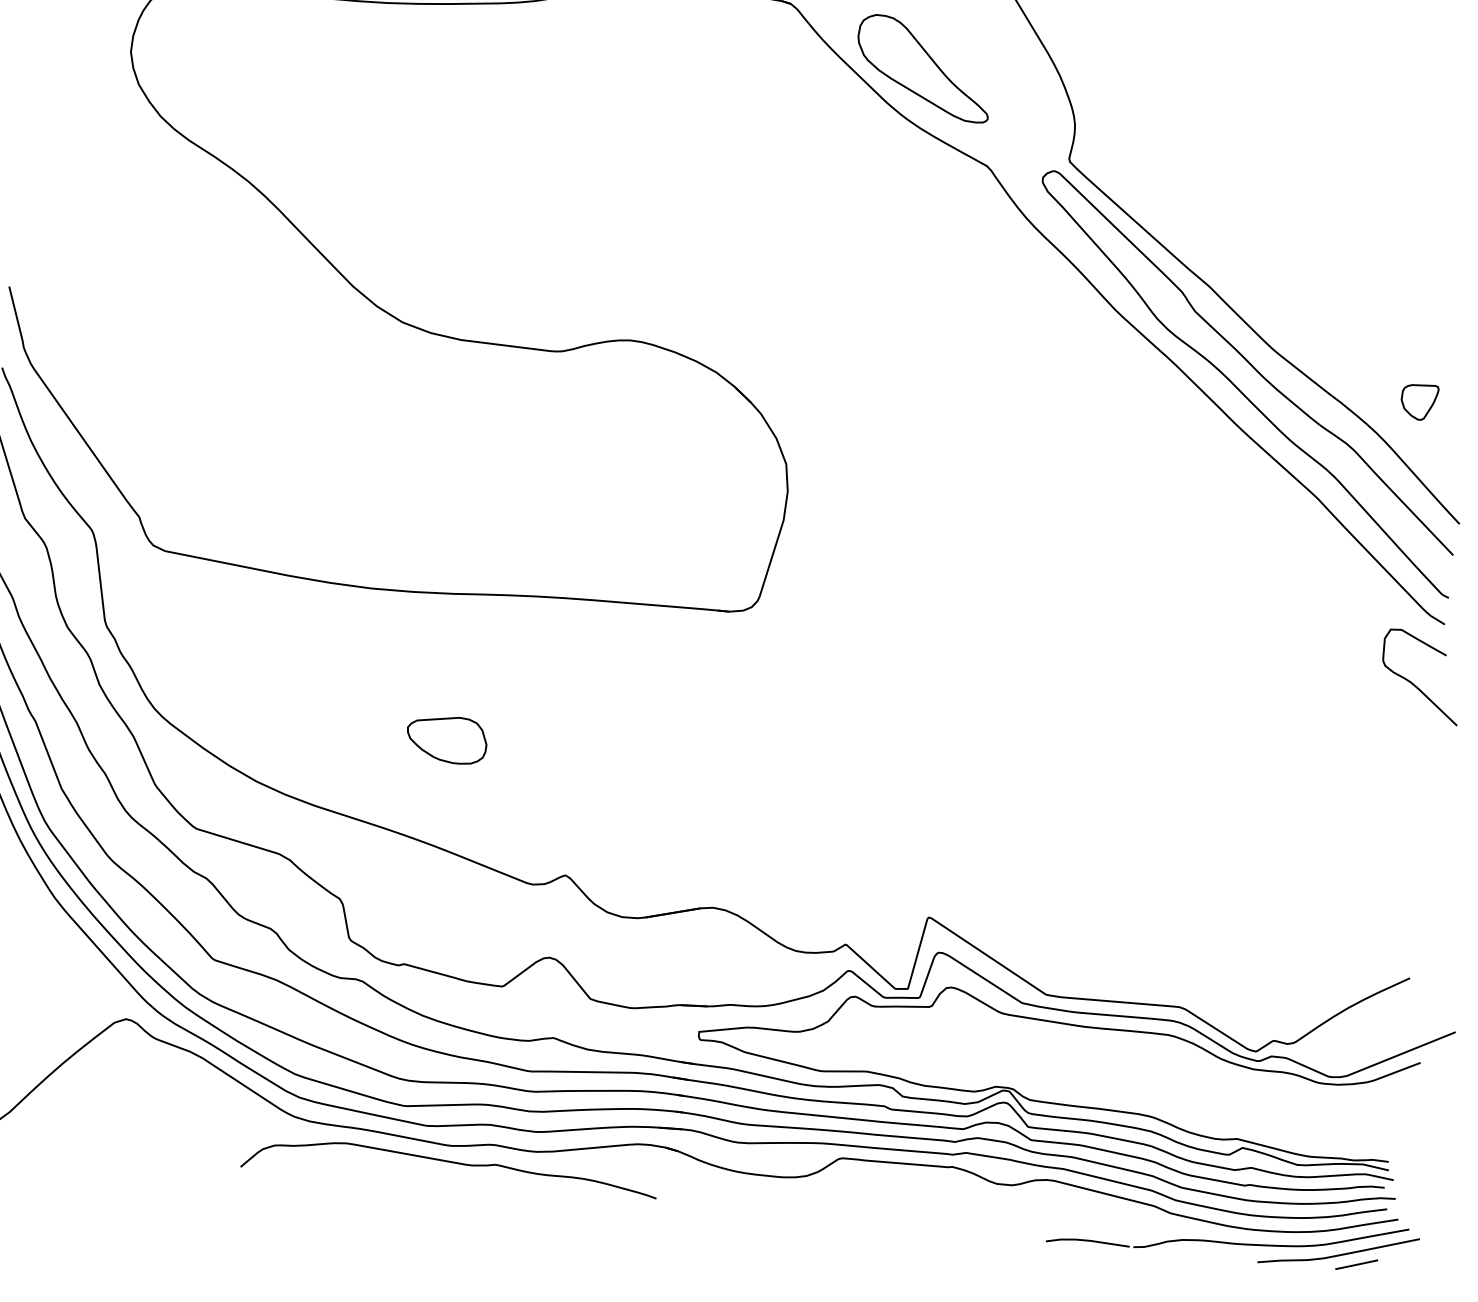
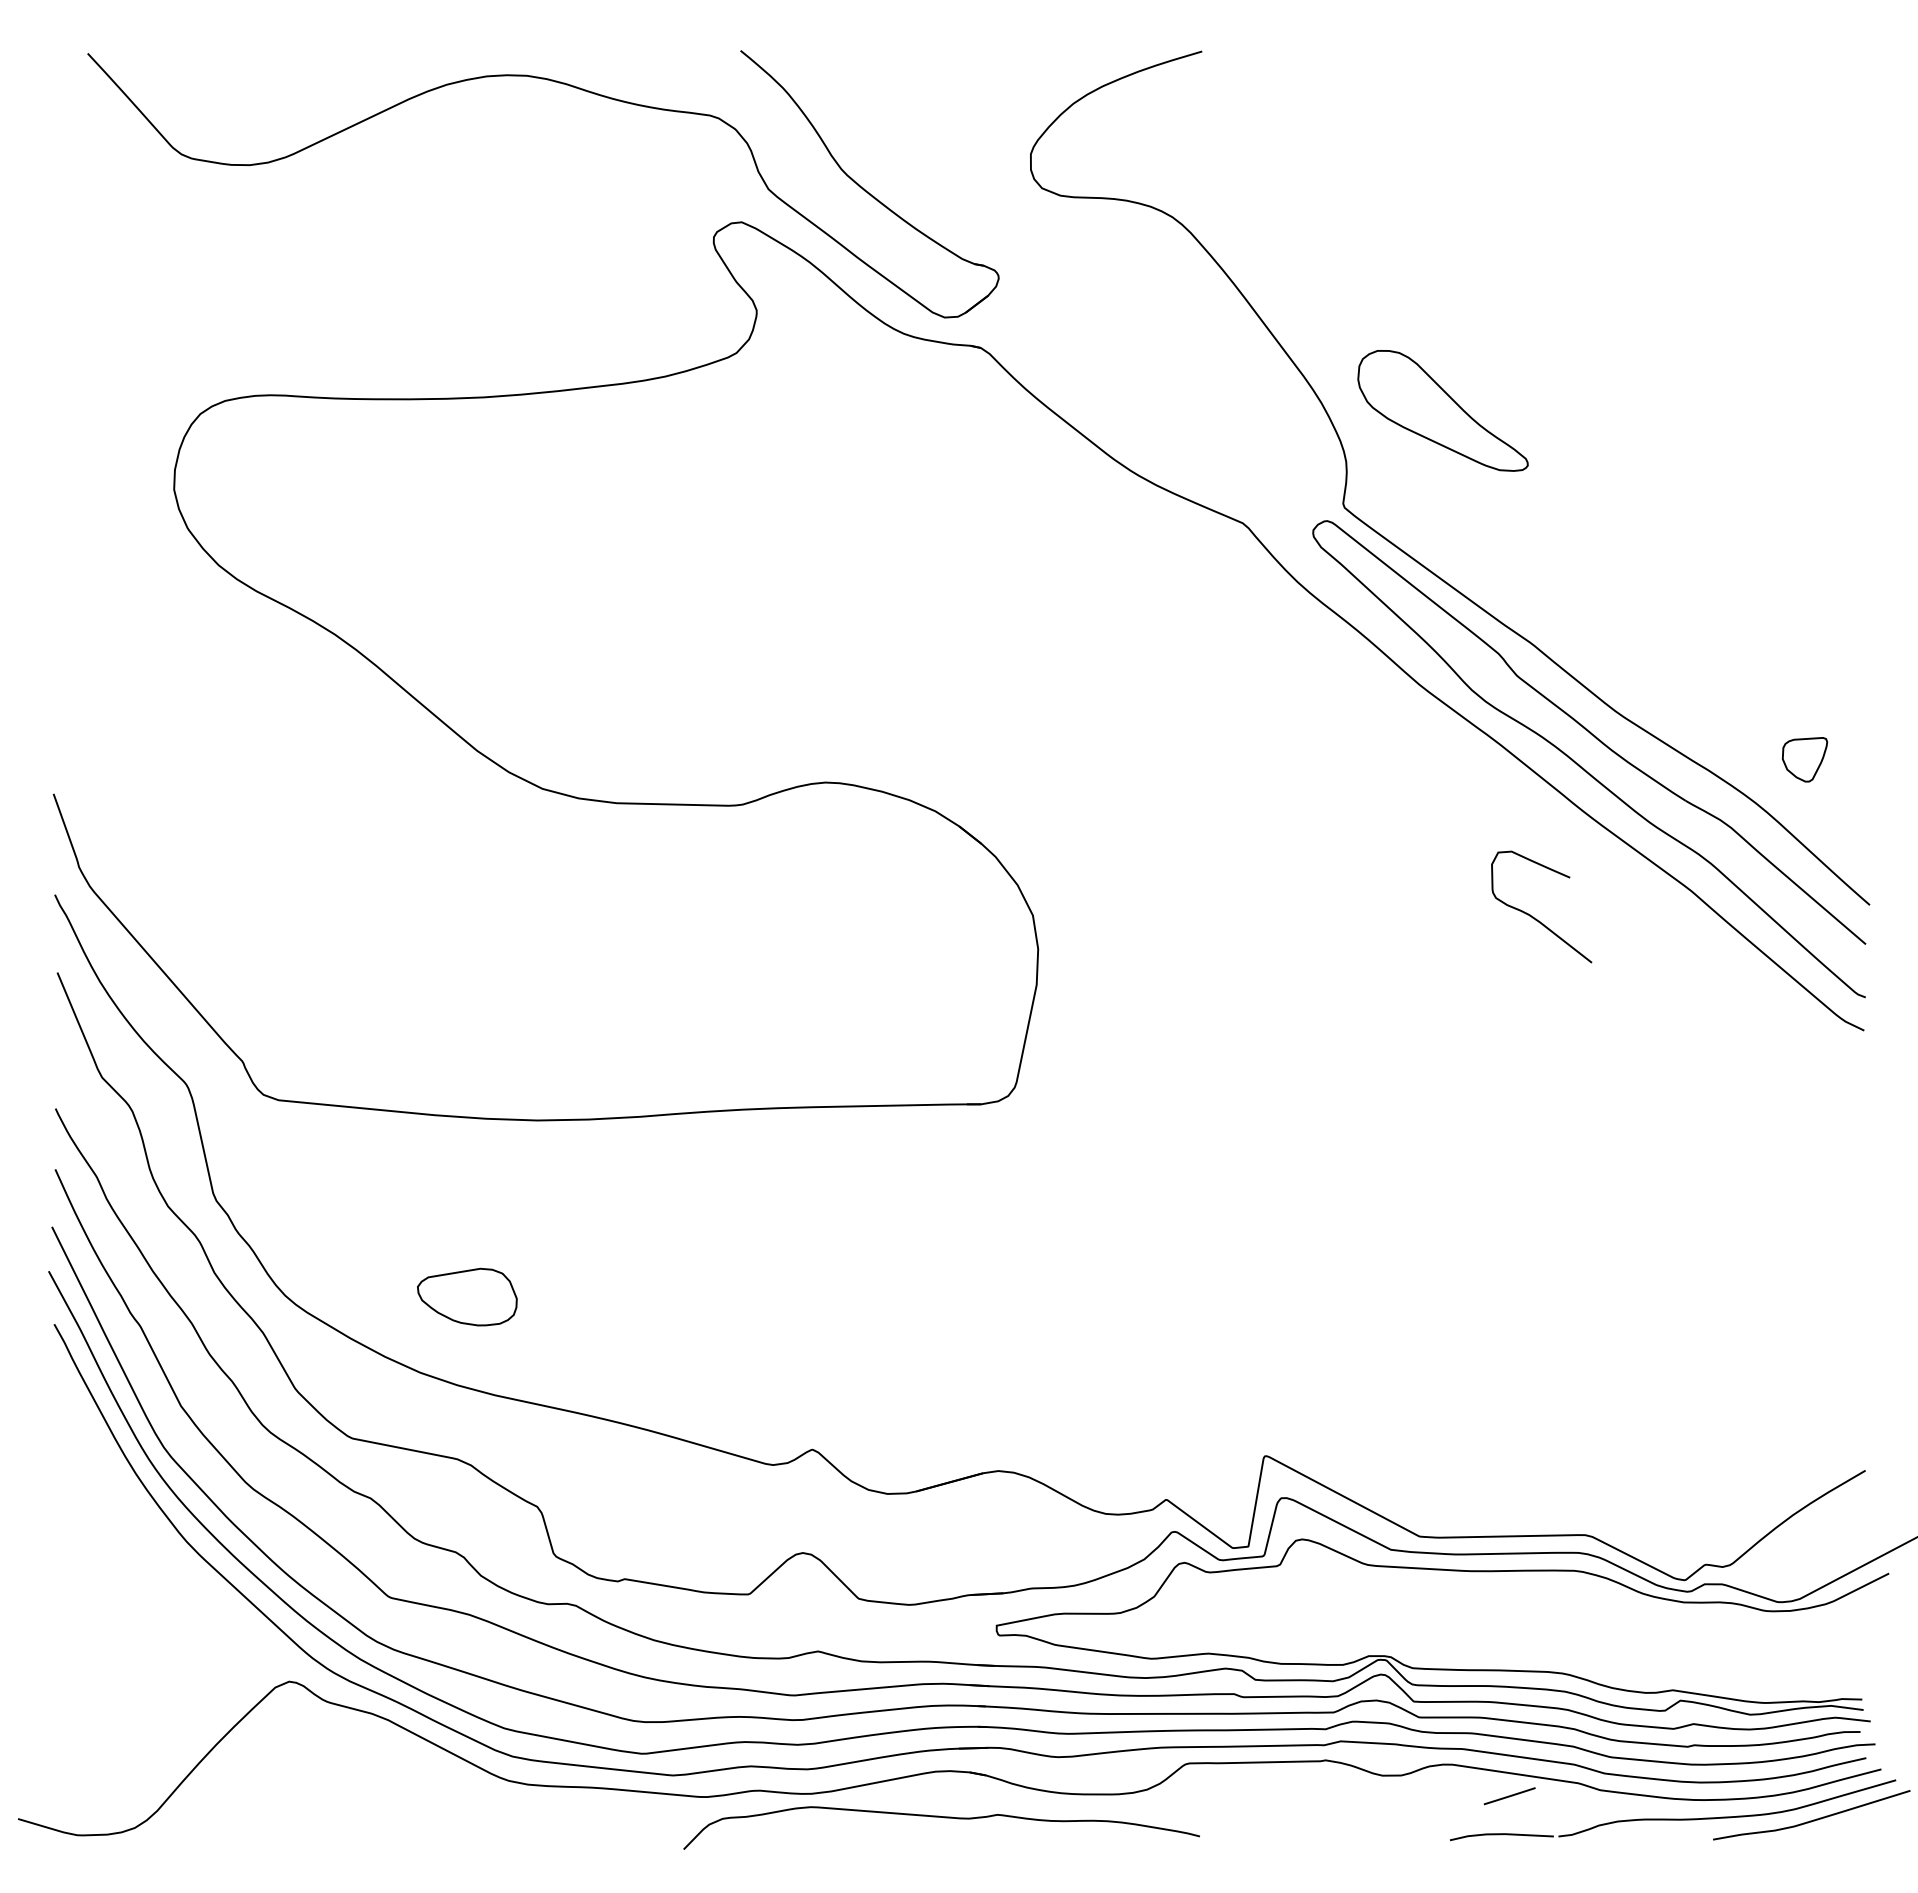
part: (923, 68) -> (1442, 410), moved
curve: (1413, 683) -> (1533, 916), moved
part: (447, 739) -> (467, 1296), moved
curve: (452, 1163) -> (944, 1818), moved
line: (1356, 1264) -> (1509, 1796), moved

